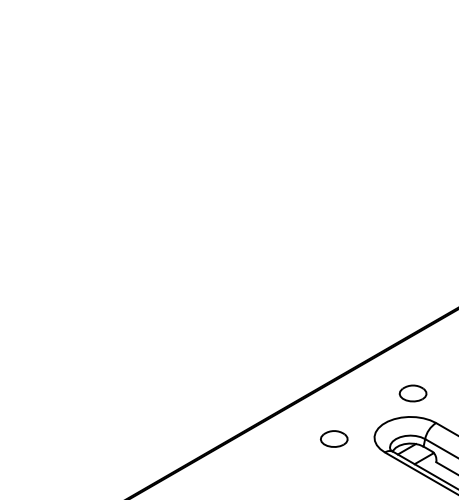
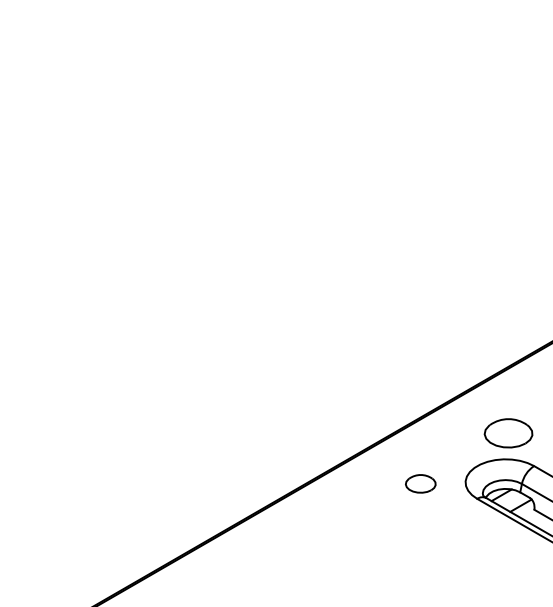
part: (413, 392) -> (508, 432), size x1.6

